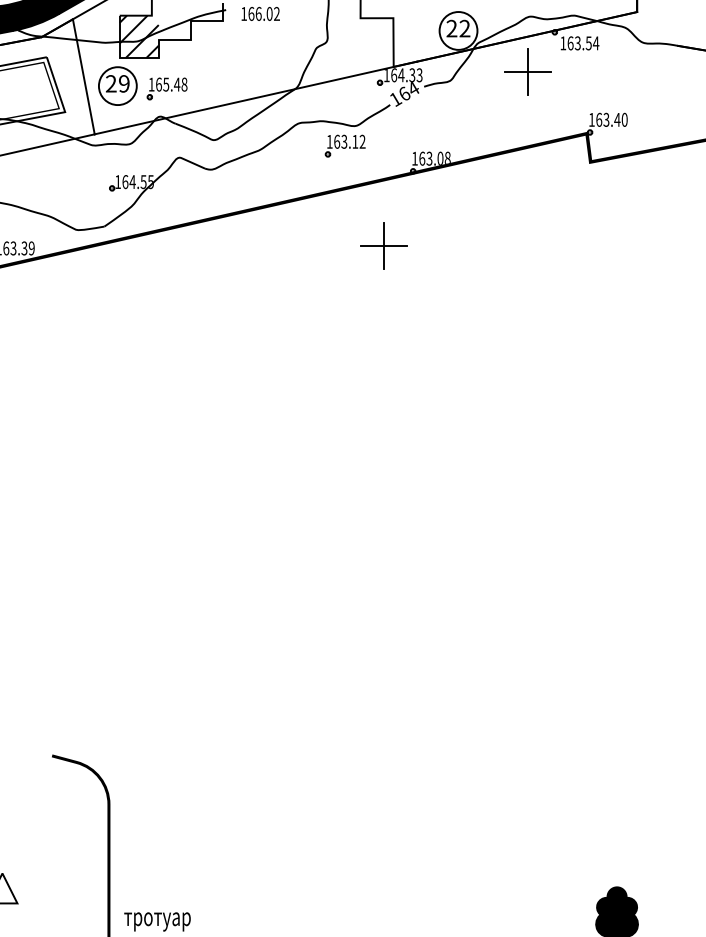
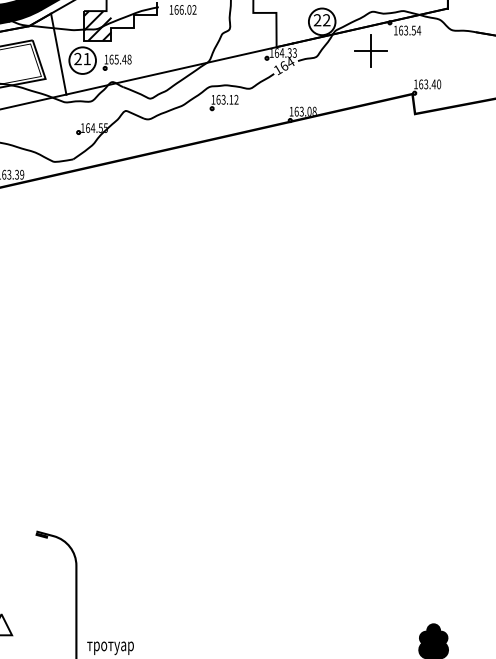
text: (124, 83) -> (87, 58), 29 -> 21
part: (344, 145) -> (223, 102), moved
part: (383, 245) -> (269, 172), removed
fill: (59, 761) -> (41, 535), added

